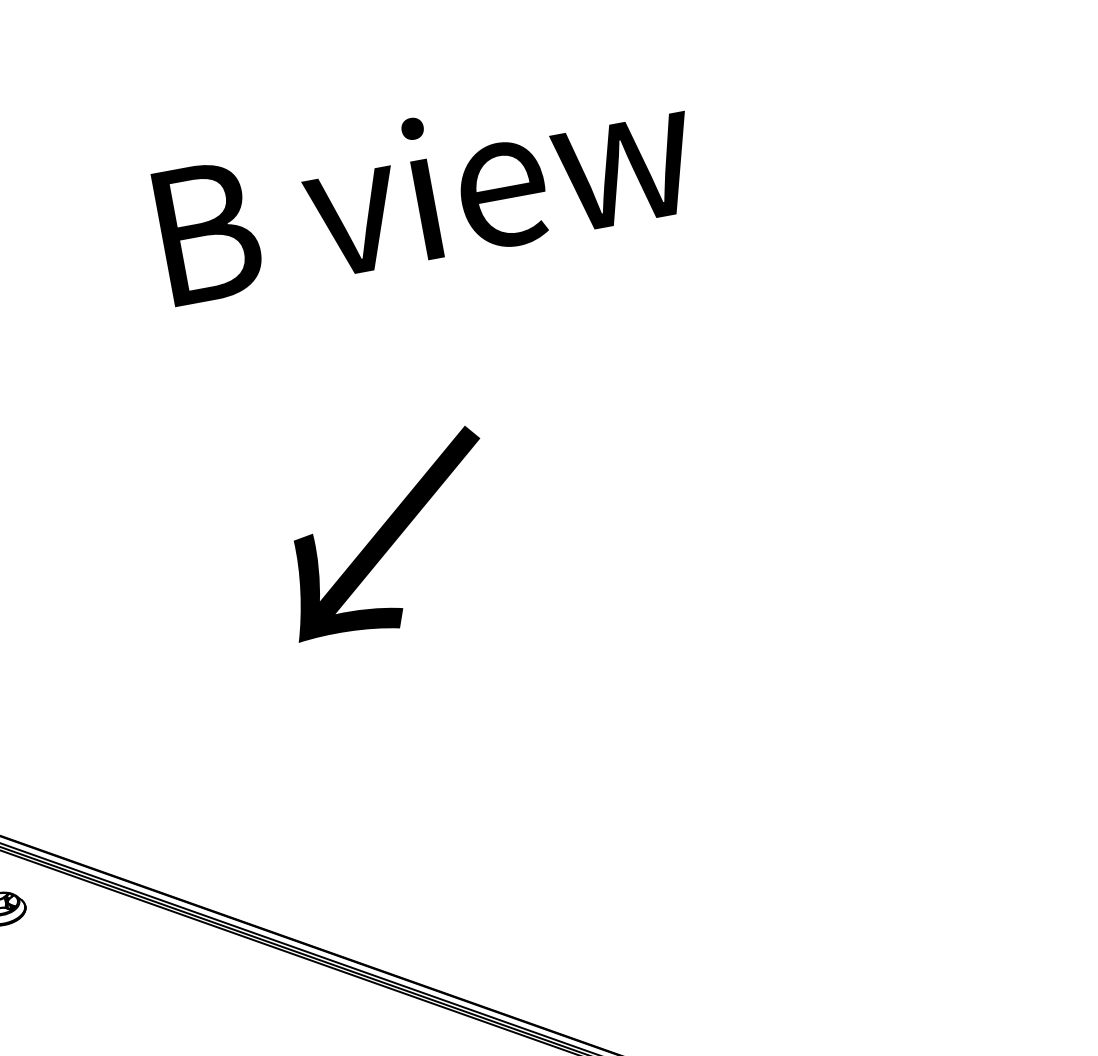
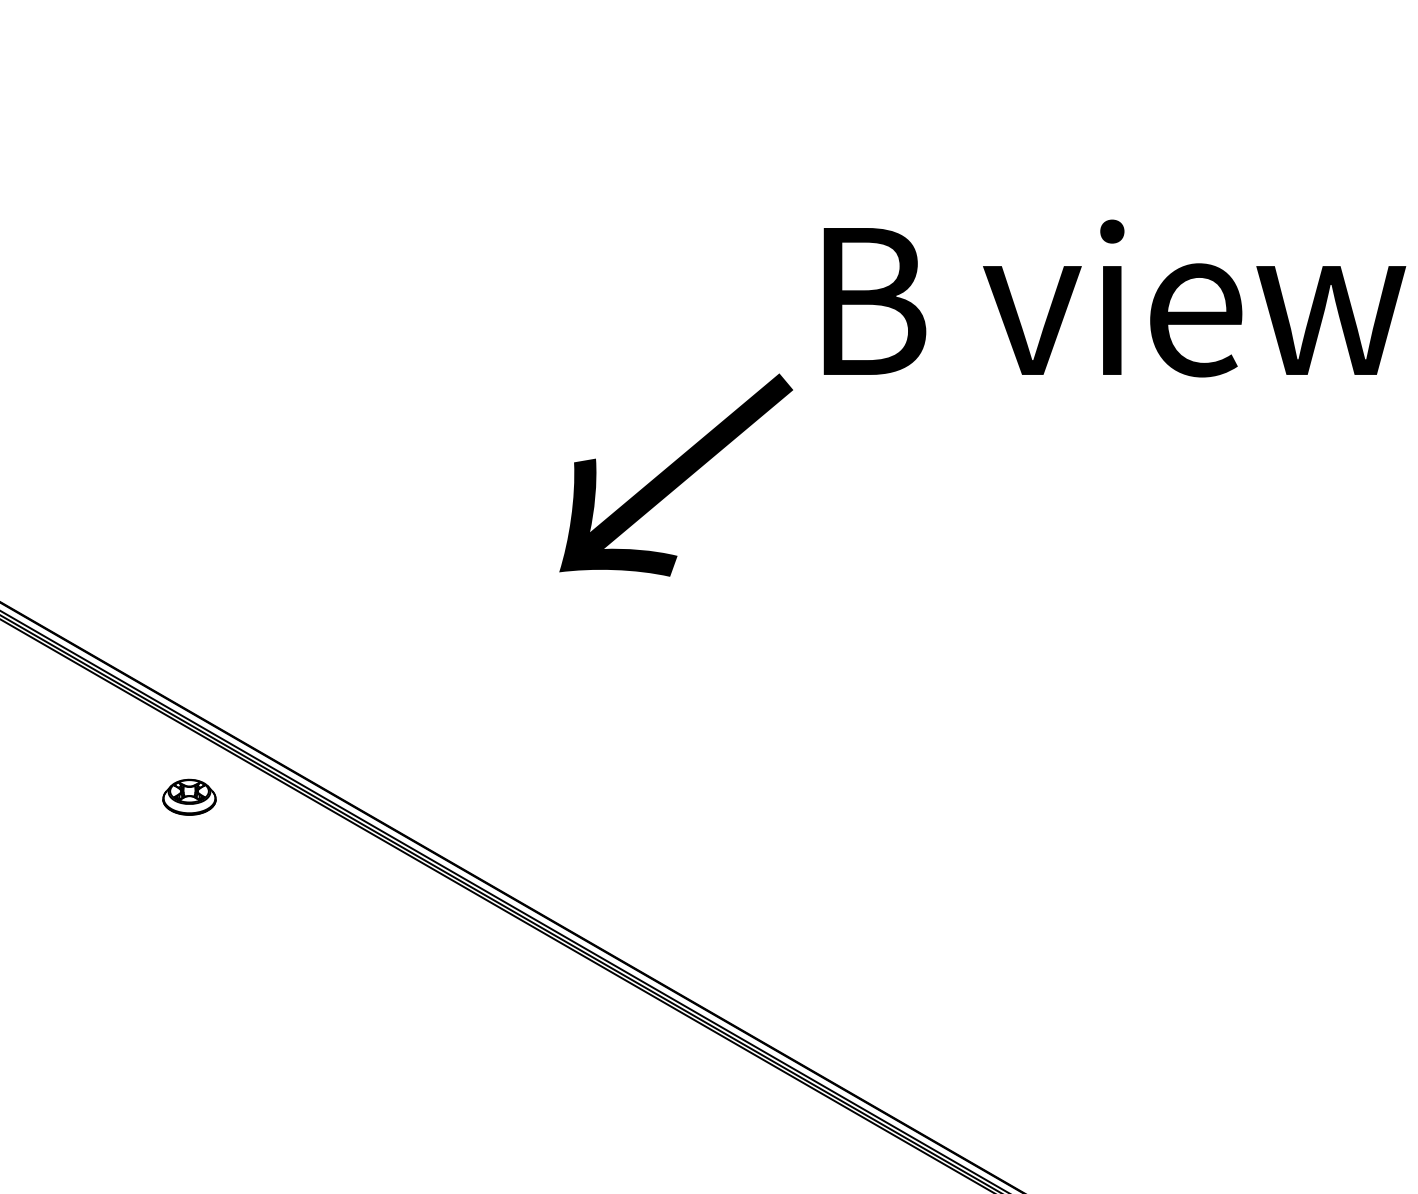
text: (425, 189) -> (1114, 298), moved

